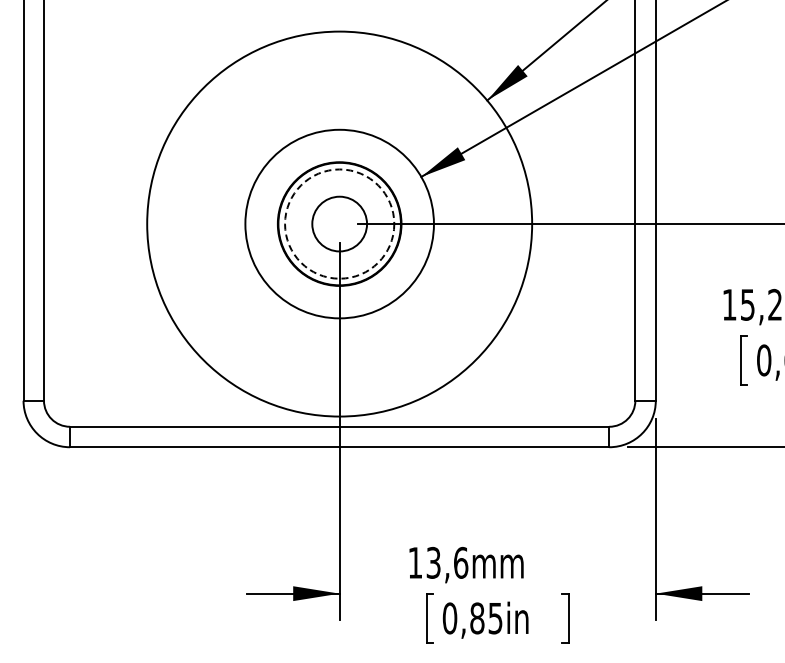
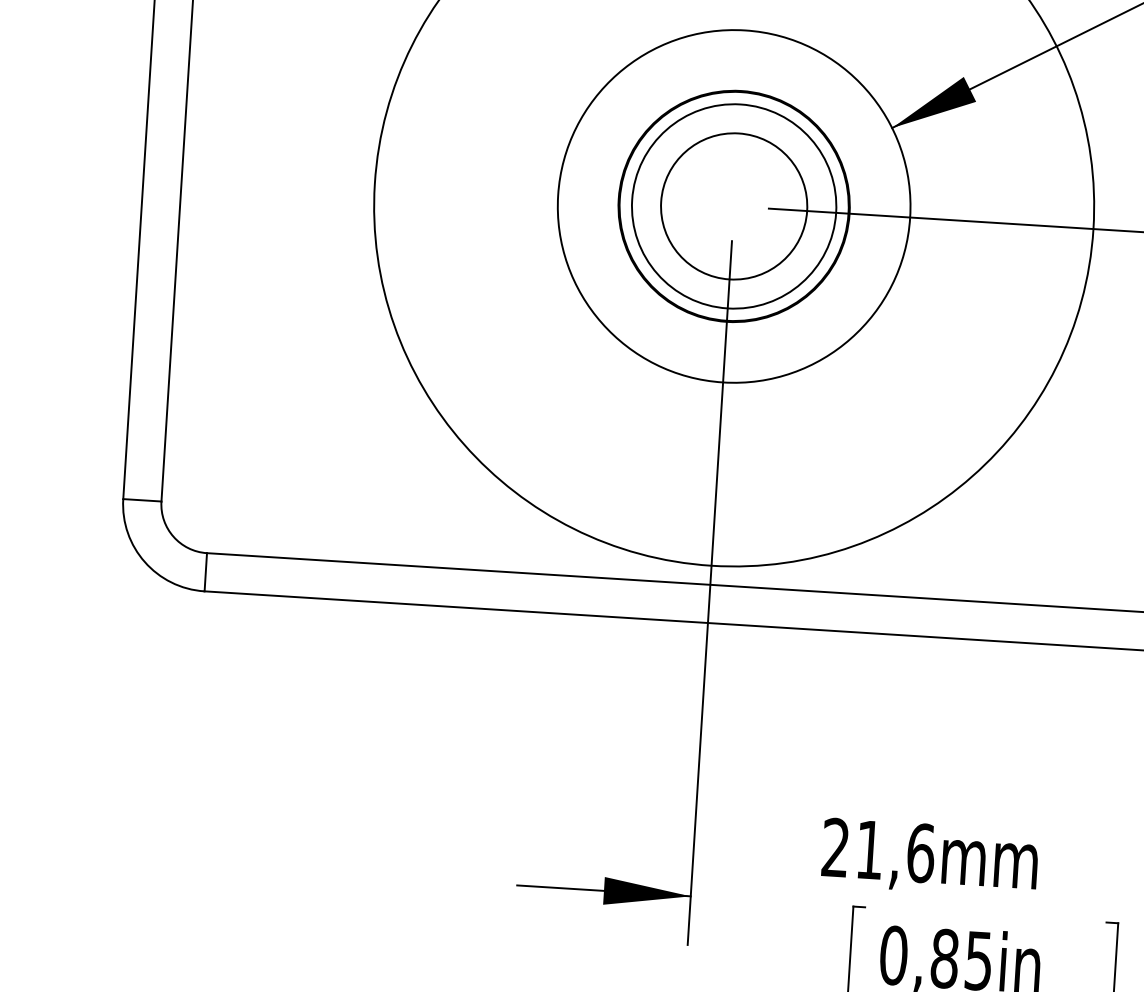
circle: (339, 223) -> (733, 205), dashed -> solid
circle: (339, 223) -> (733, 205), size x1.43
text: (424, 562) -> (852, 848), 13,6mm -> 21,6mm

